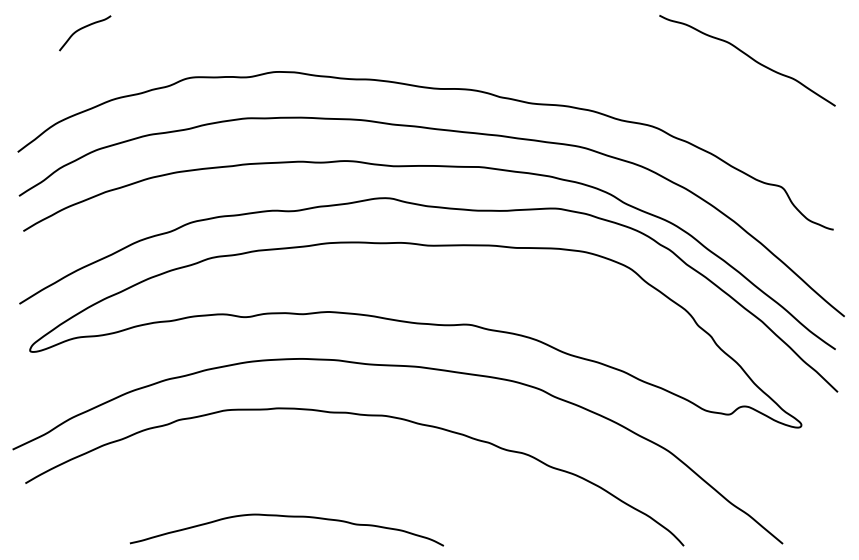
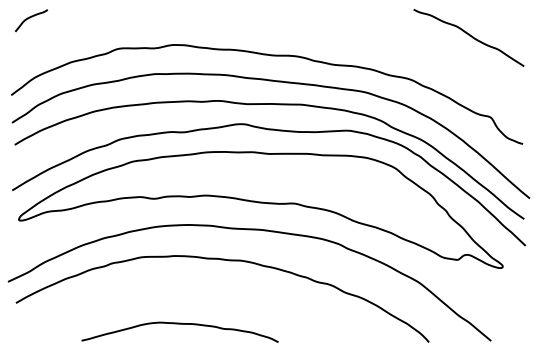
curve: (83, 29) -> (30, 18), moved

